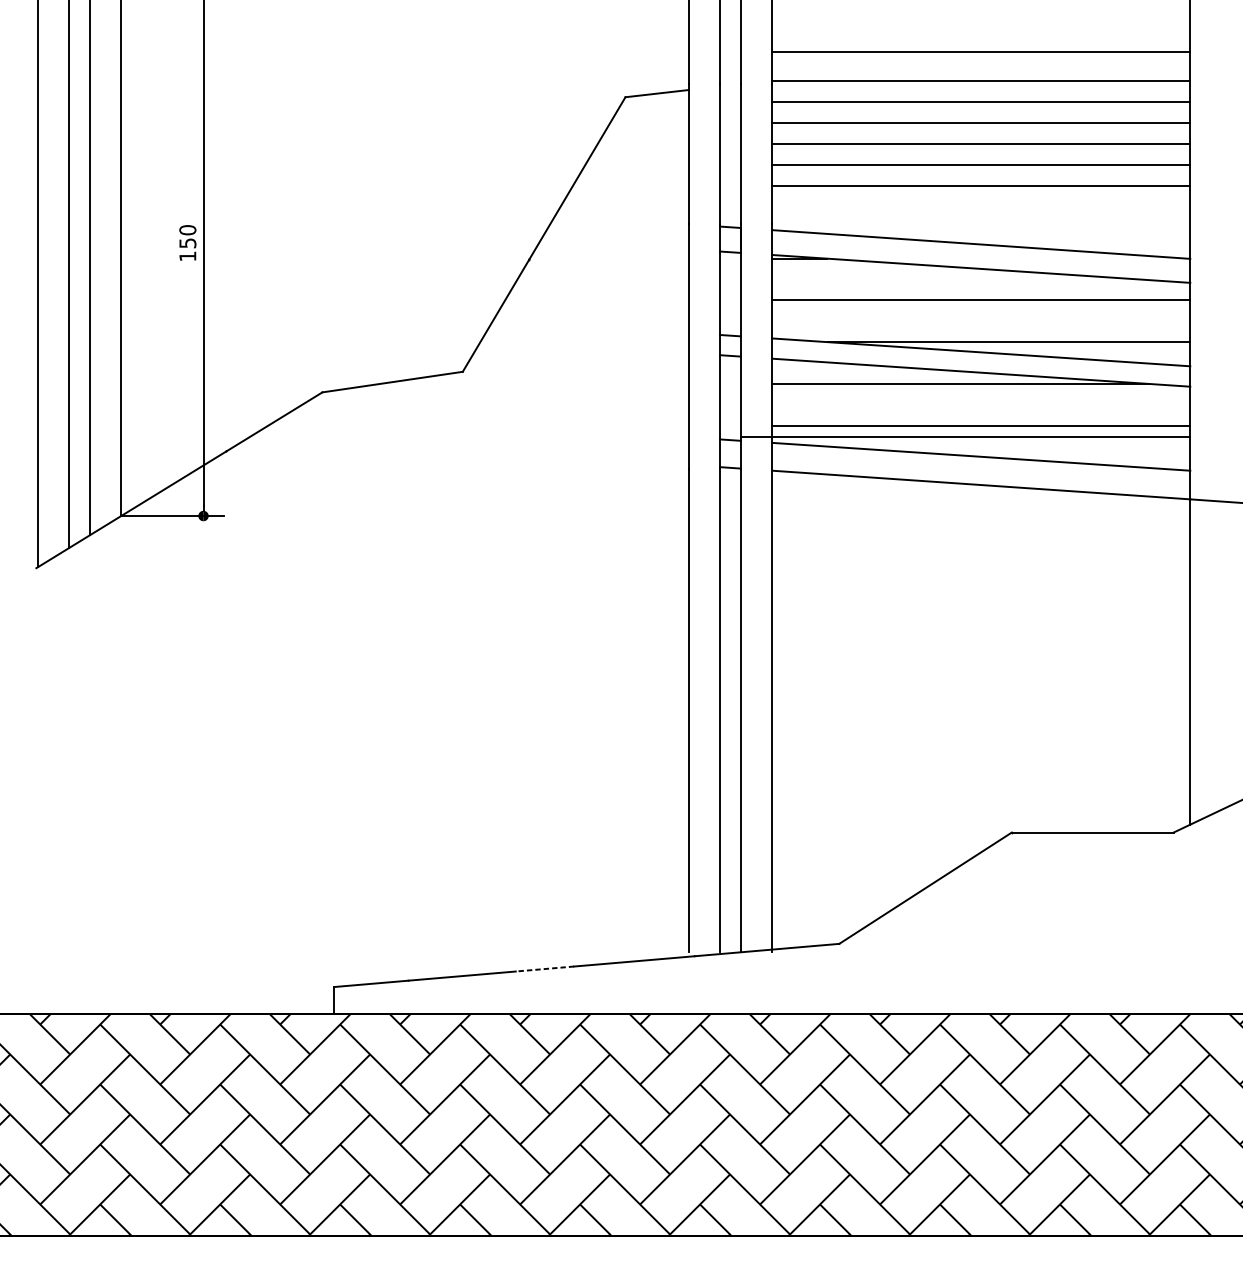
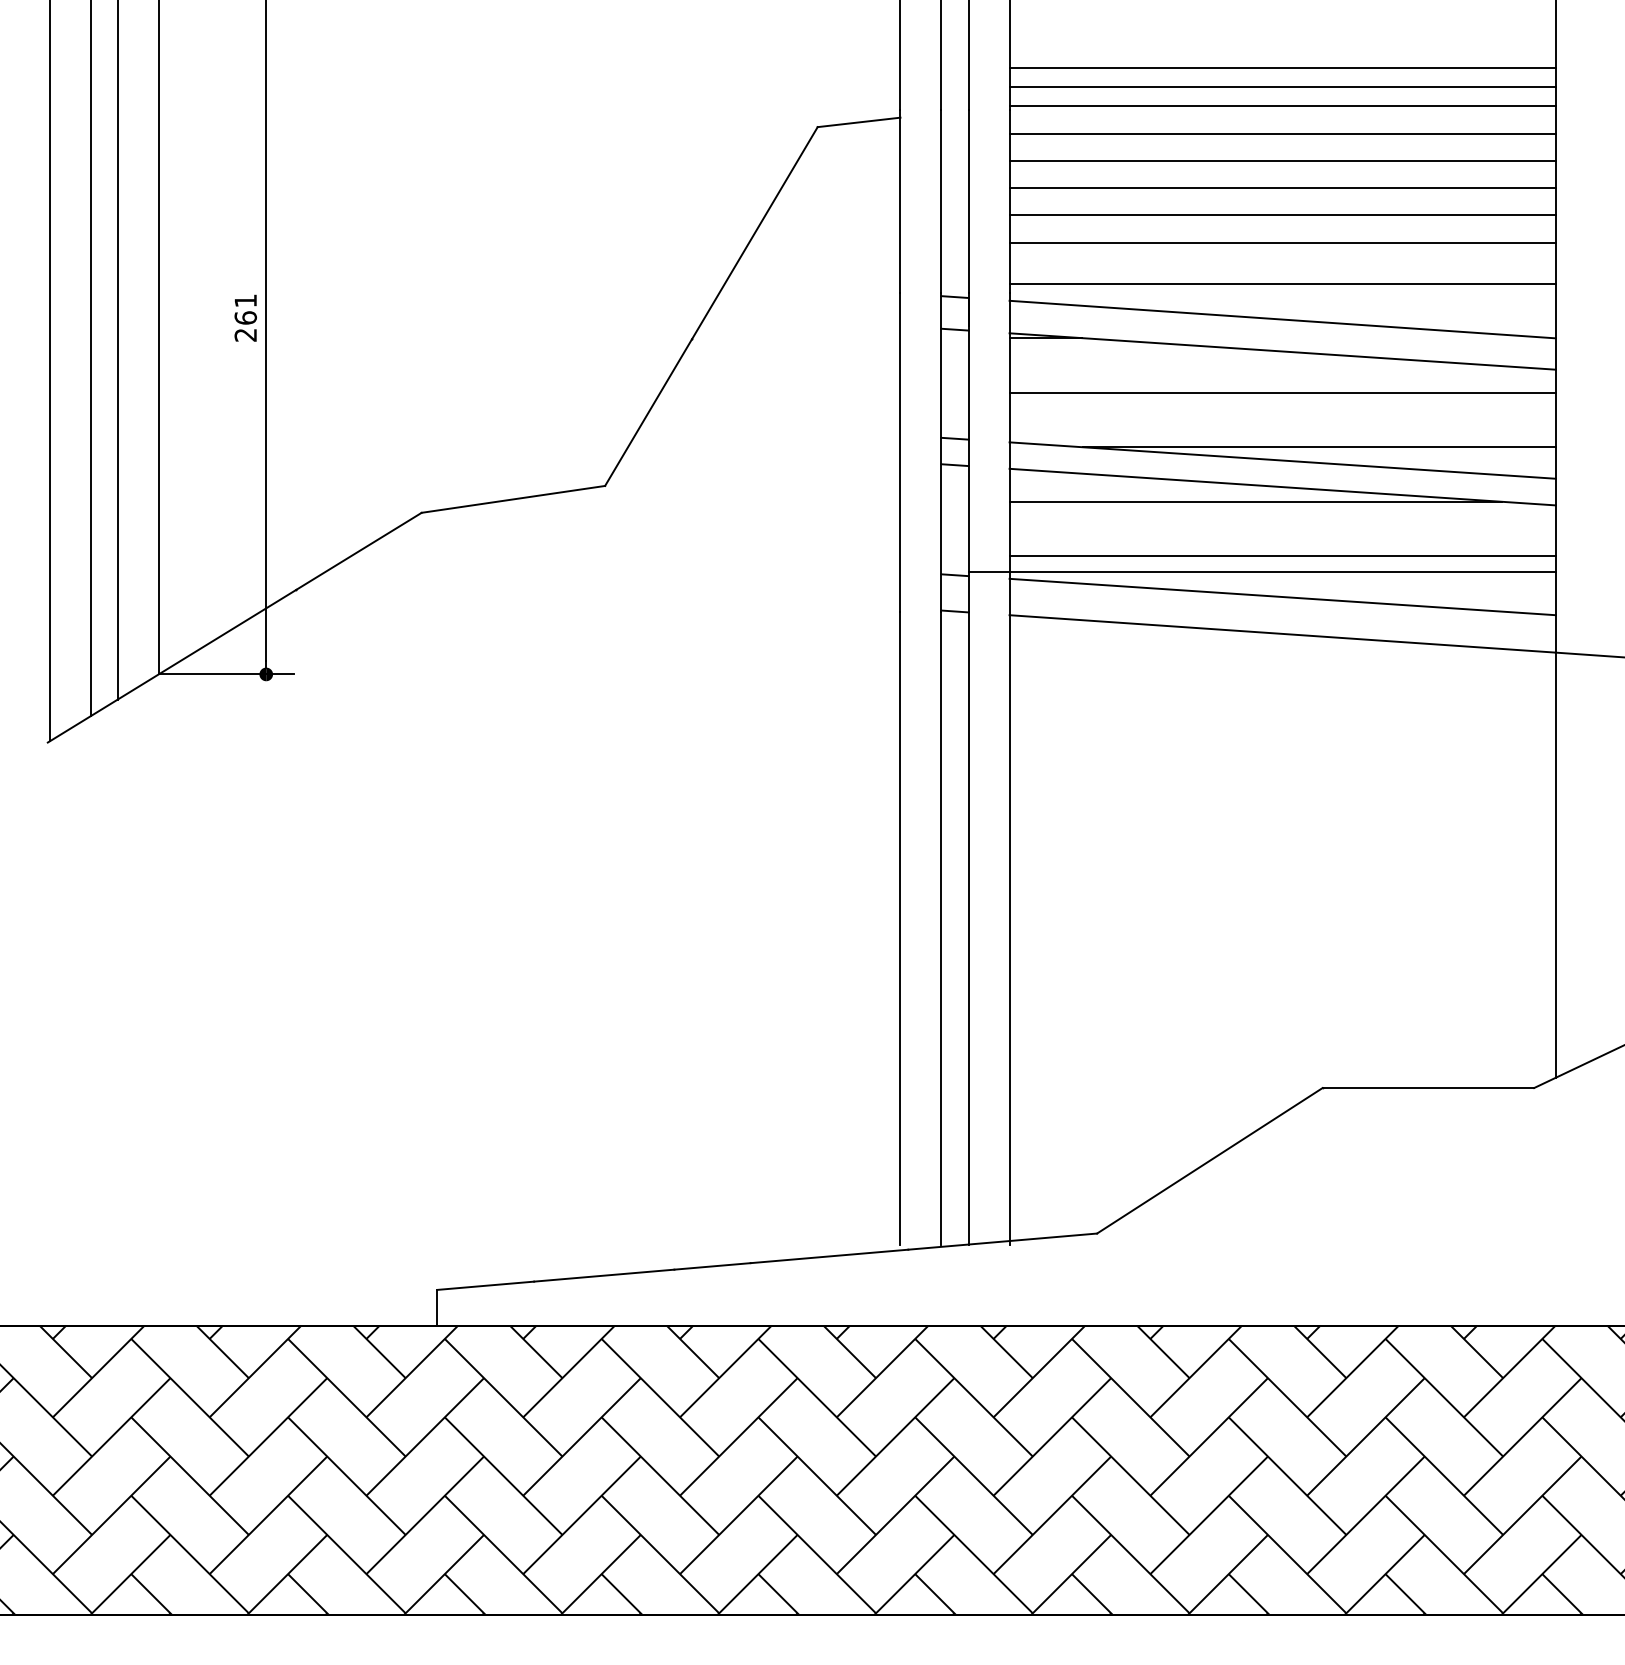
line: (981, 66) -> (1282, 87), added
line: (981, 216) -> (1282, 283), added
text: (187, 242) -> (245, 317), 150 -> 261
line: (544, 969) -> (712, 1266), dashed -> solid

